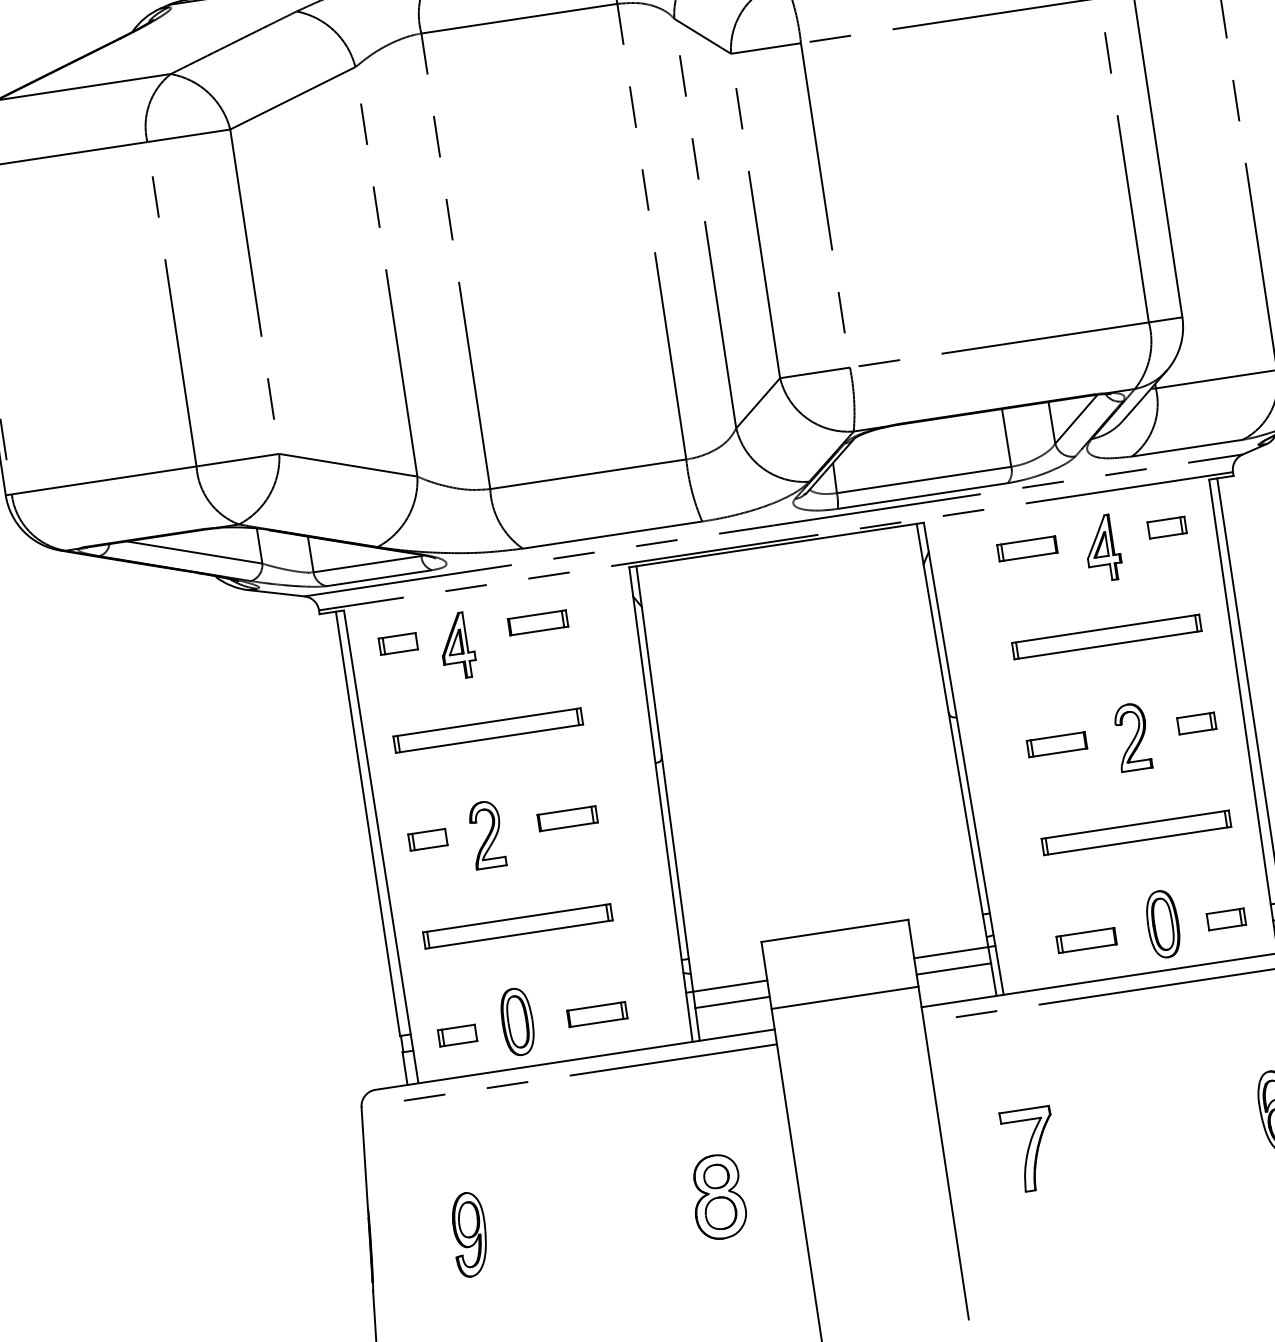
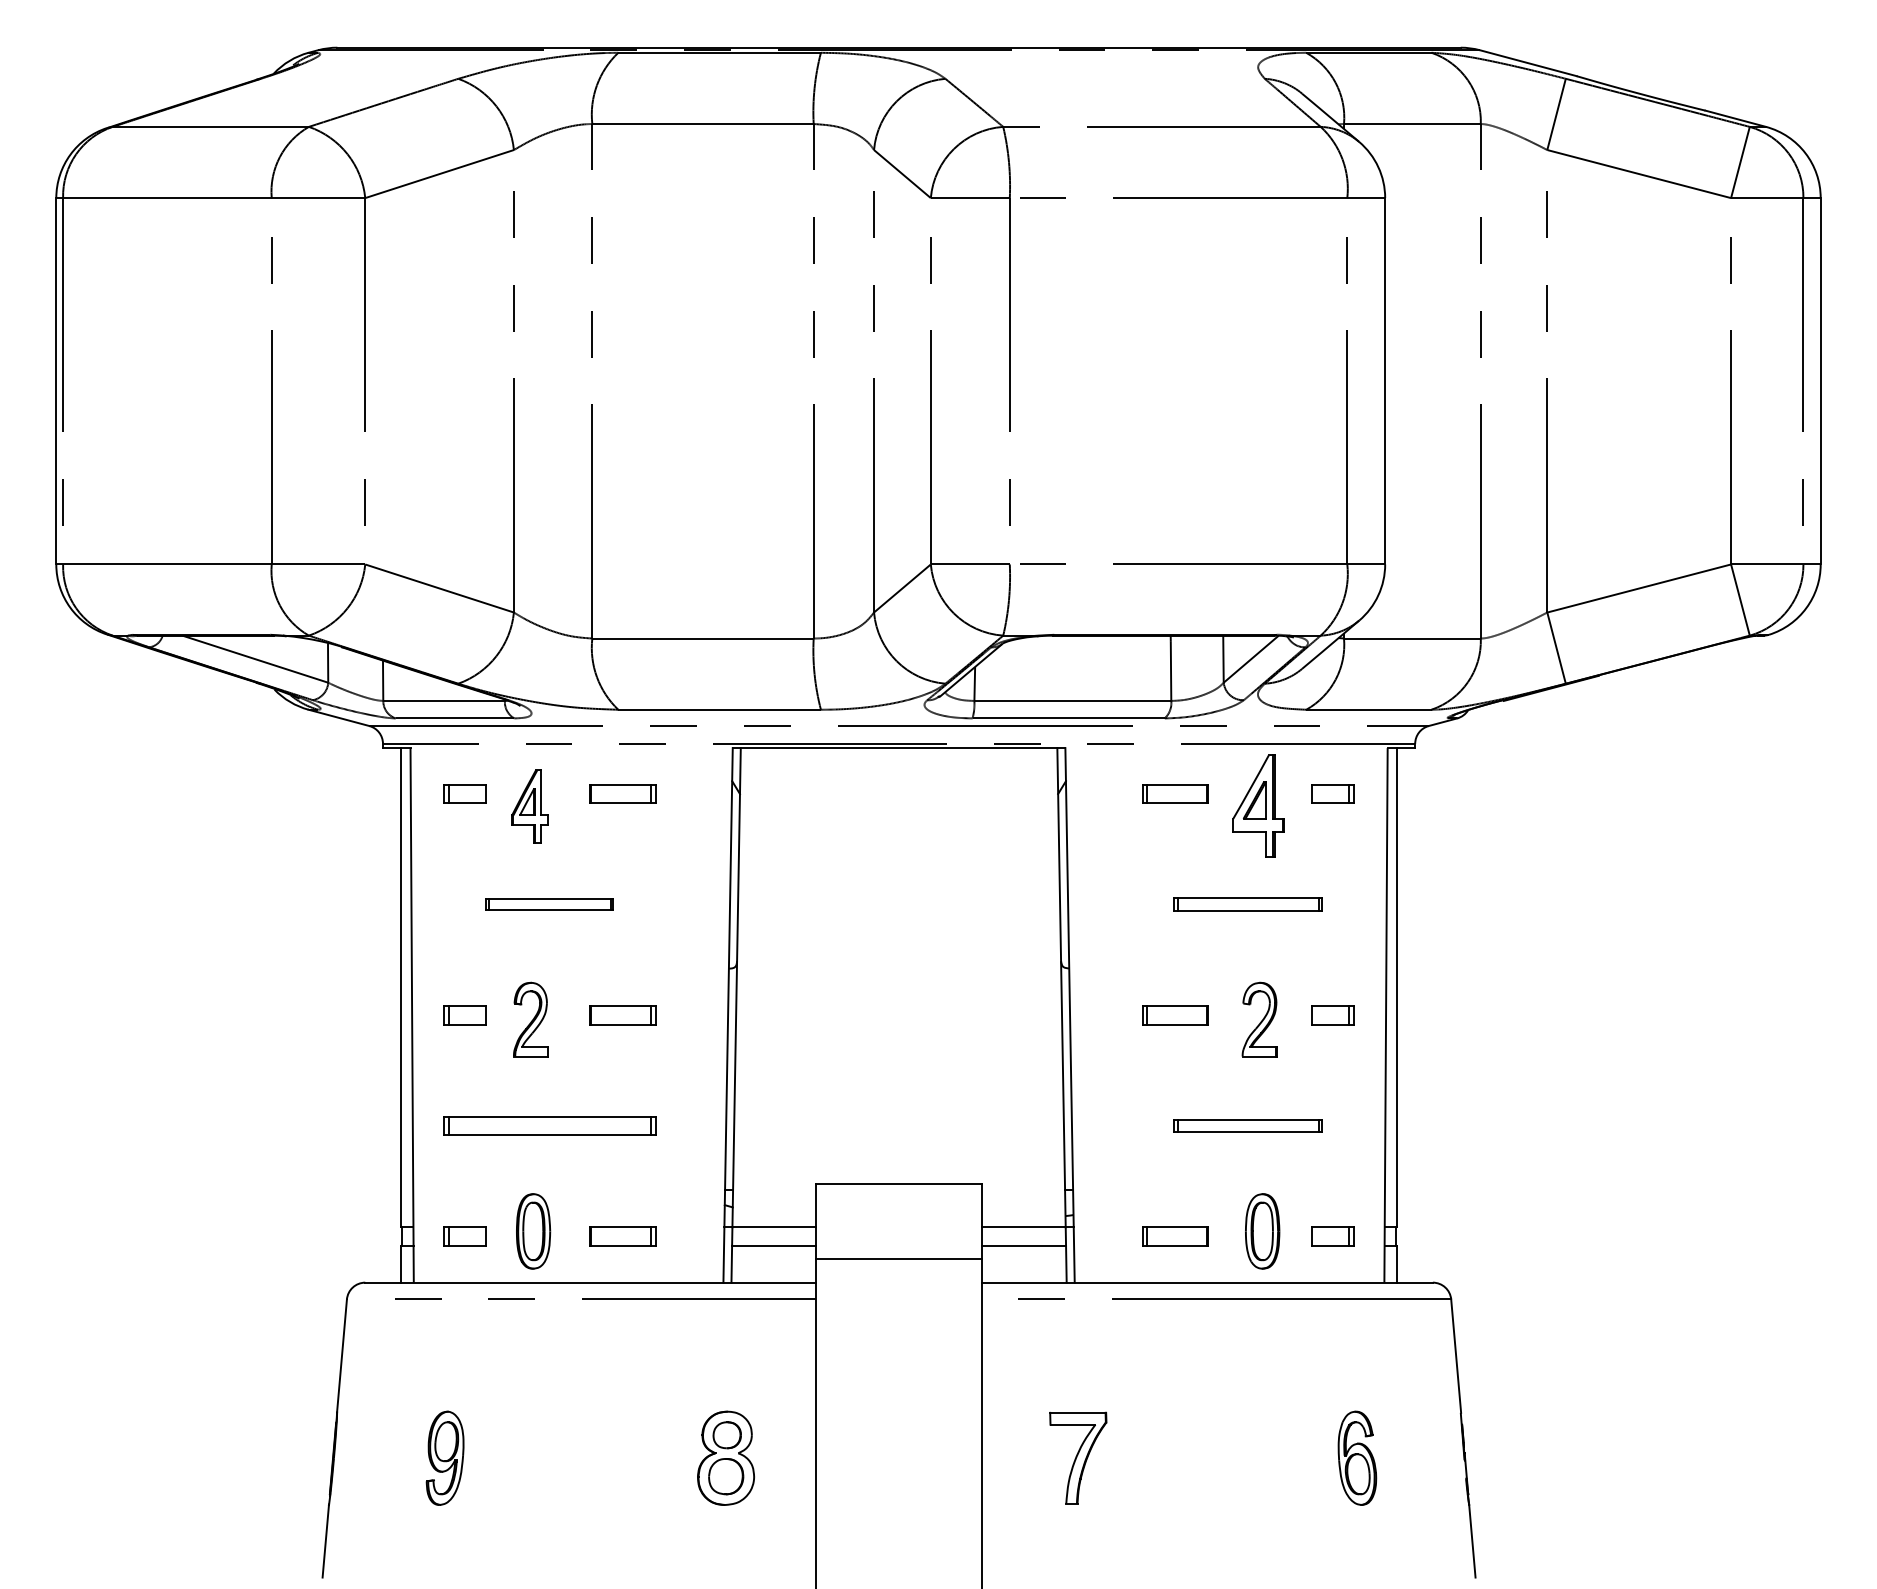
part: (1102, 548) -> (1258, 806), size x1.4
part: (1106, 636) -> (1248, 904), size x0.7
part: (487, 730) -> (549, 904), size x0.6
part: (1136, 832) -> (1248, 1125), size x0.7

